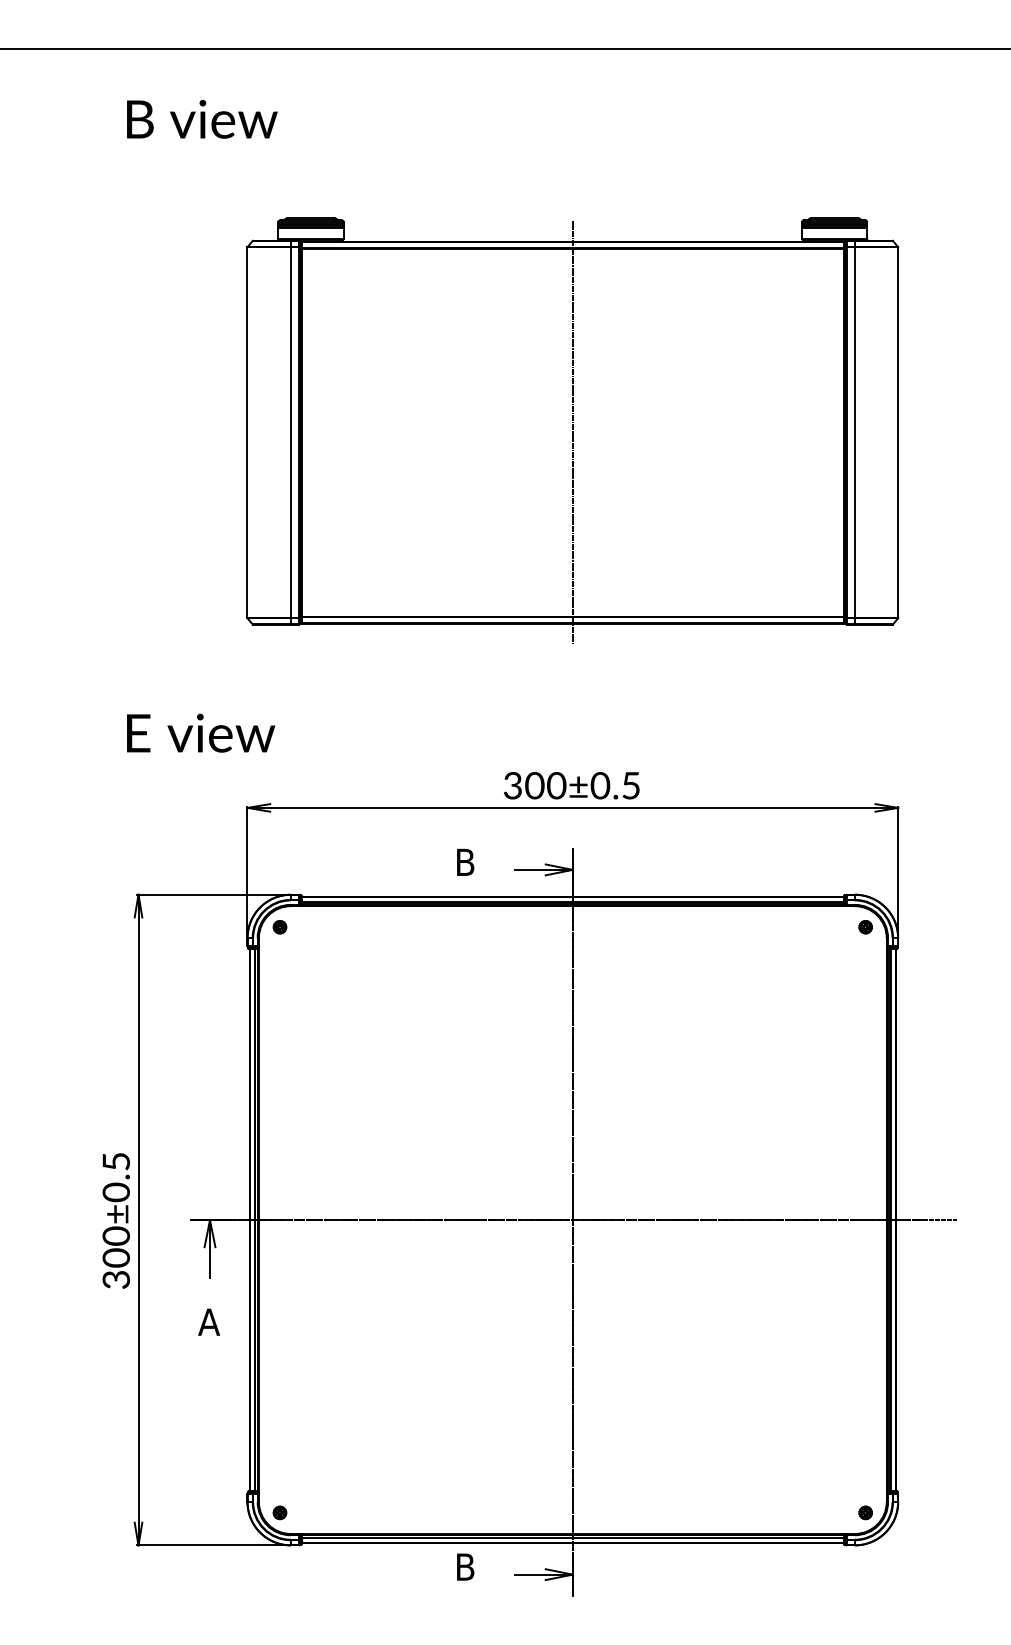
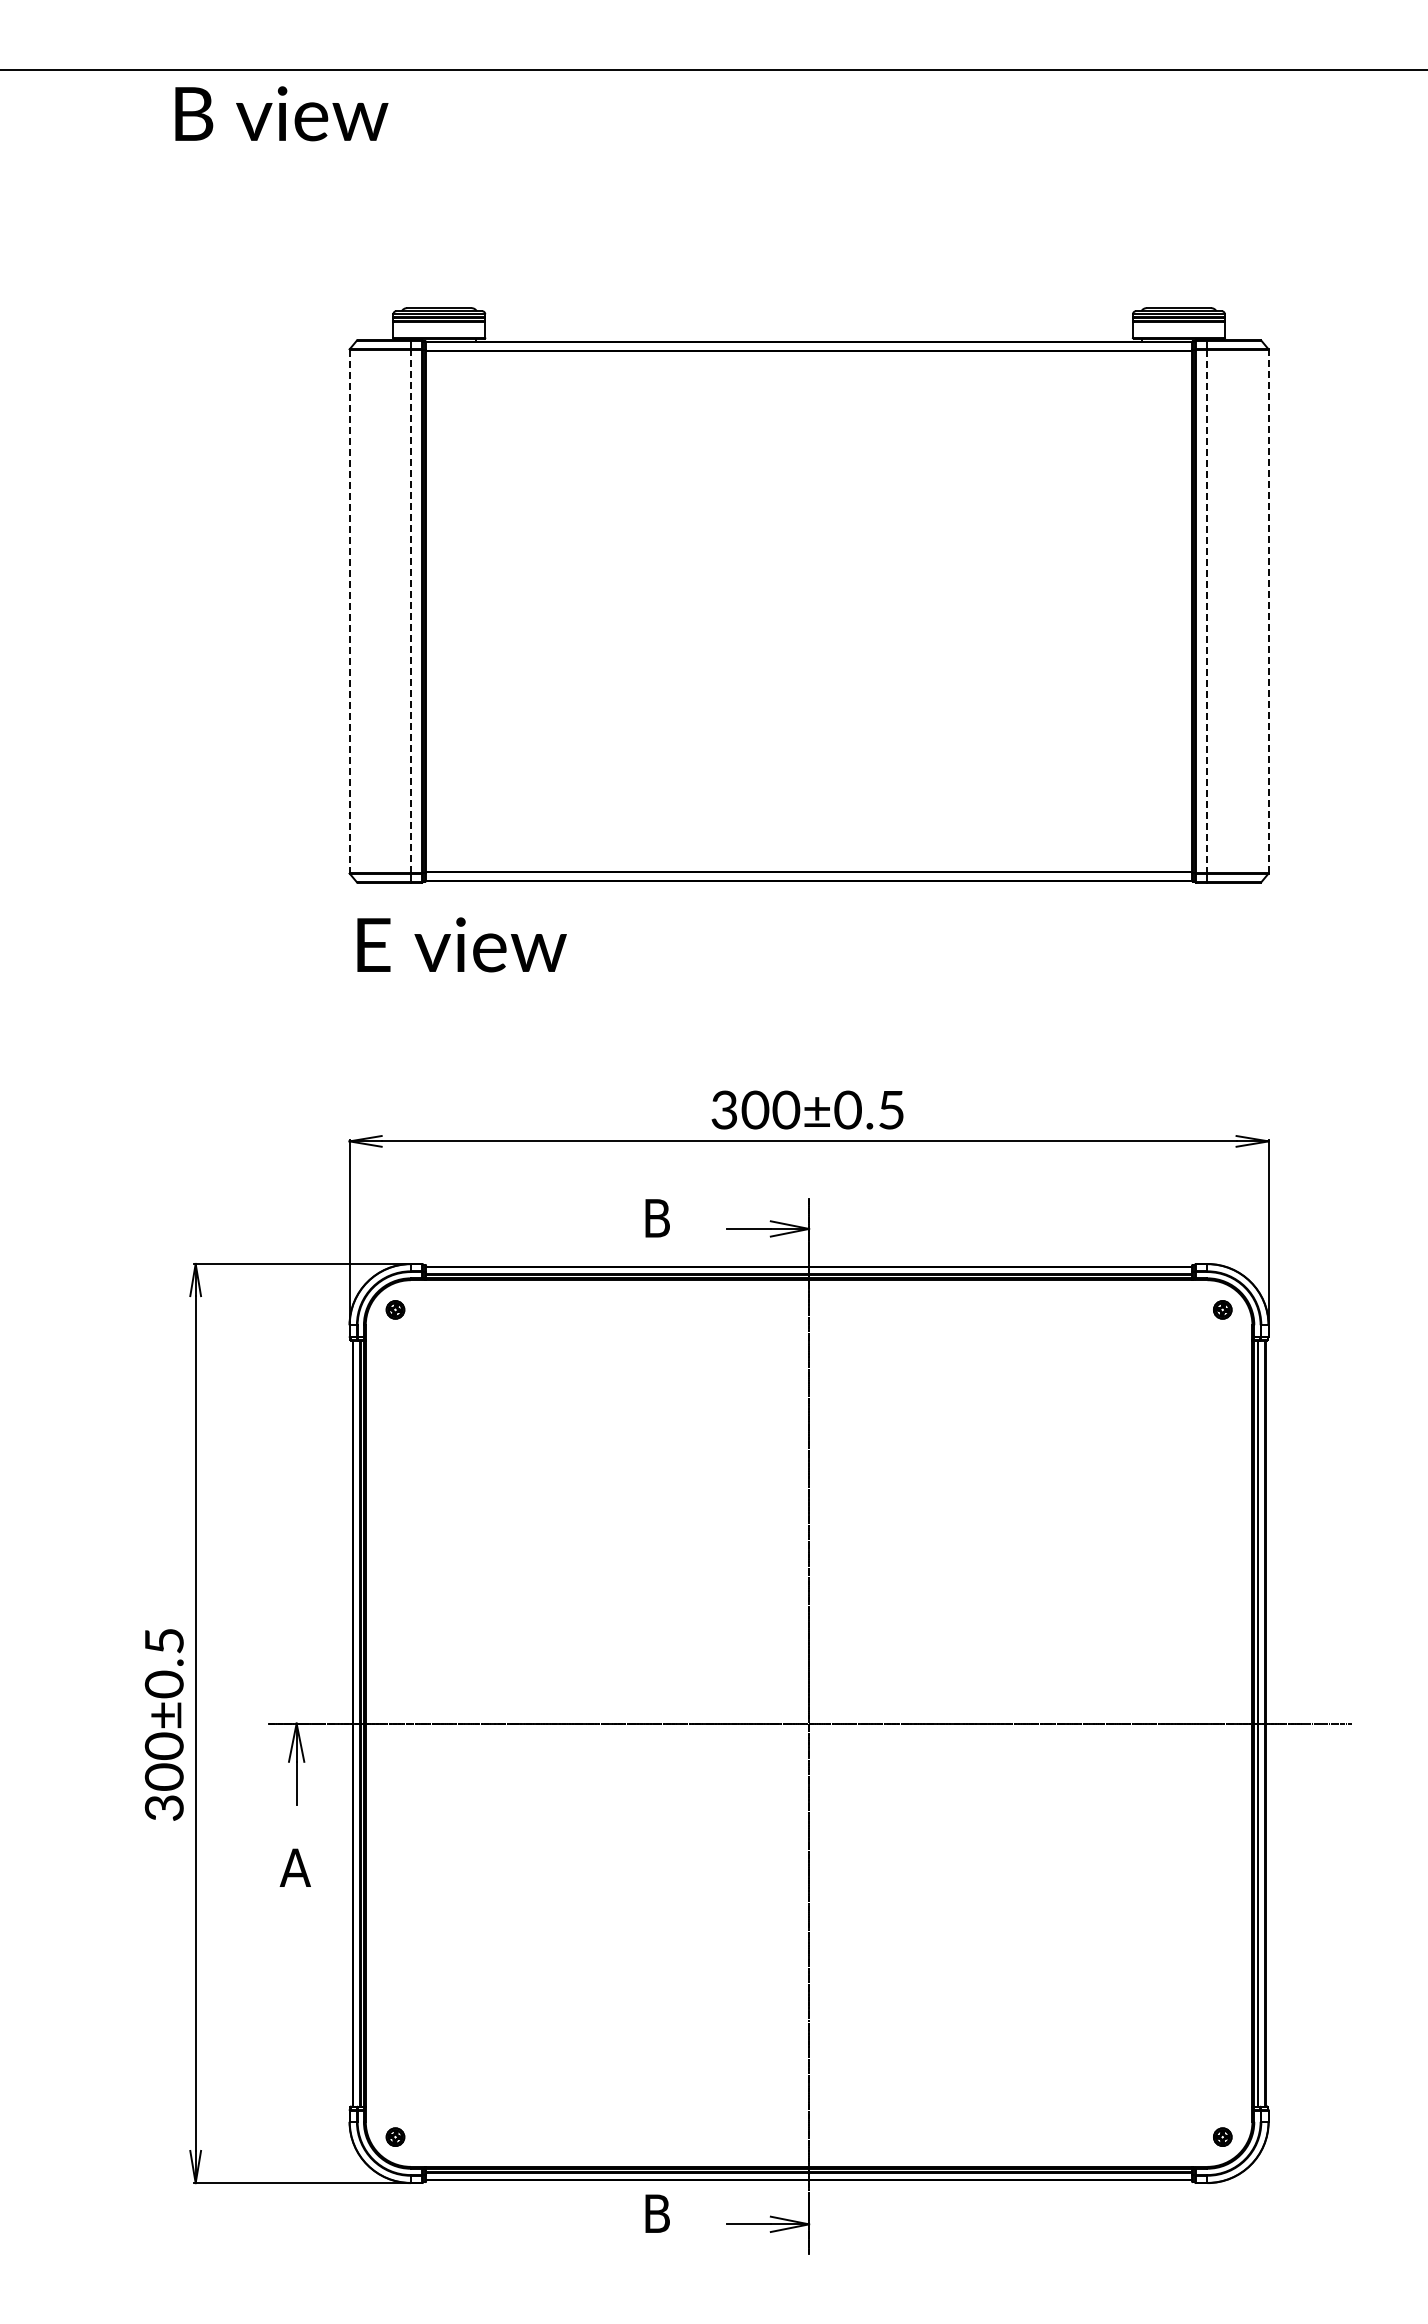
text: (202, 119) -> (281, 113), moved
line: (247, 432) -> (349, 611), solid -> dashed
line: (290, 432) -> (410, 611), solid -> dashed
line: (573, 432) -> (809, 611), removed
line: (854, 432) -> (1207, 611), solid -> dashed
line: (898, 432) -> (1268, 611), solid -> dashed
text: (200, 732) -> (461, 944), moved

